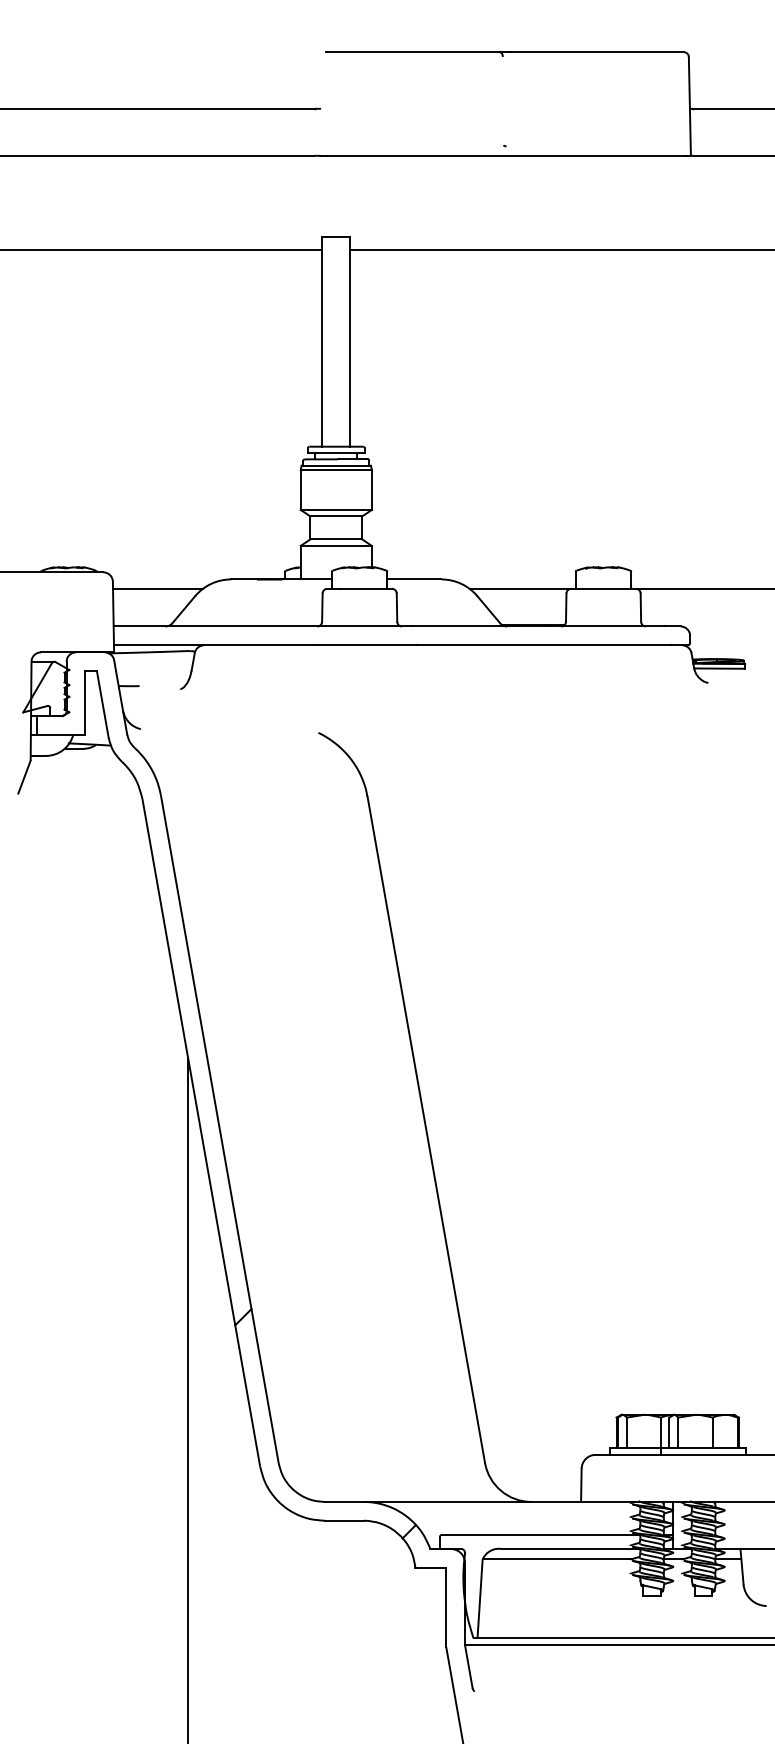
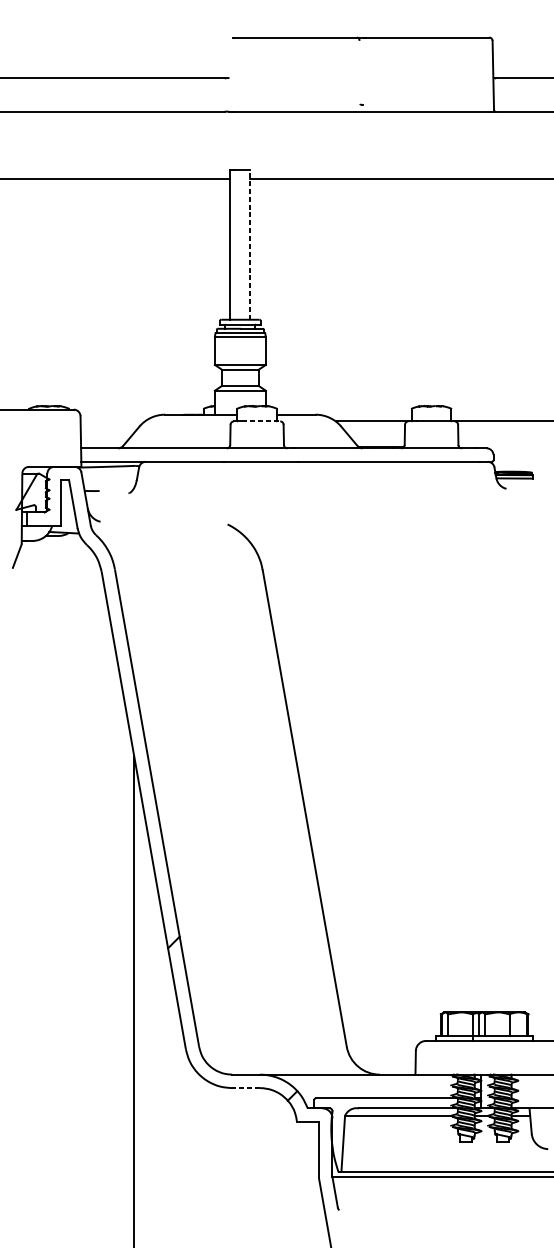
line: (350, 341) -> (250, 244), solid -> dashed
line: (157, 588) -> (112, 421), removed
line: (365, 588) -> (261, 421), solid -> dashed
line: (343, 1520) -> (245, 1087), solid -> dashed

